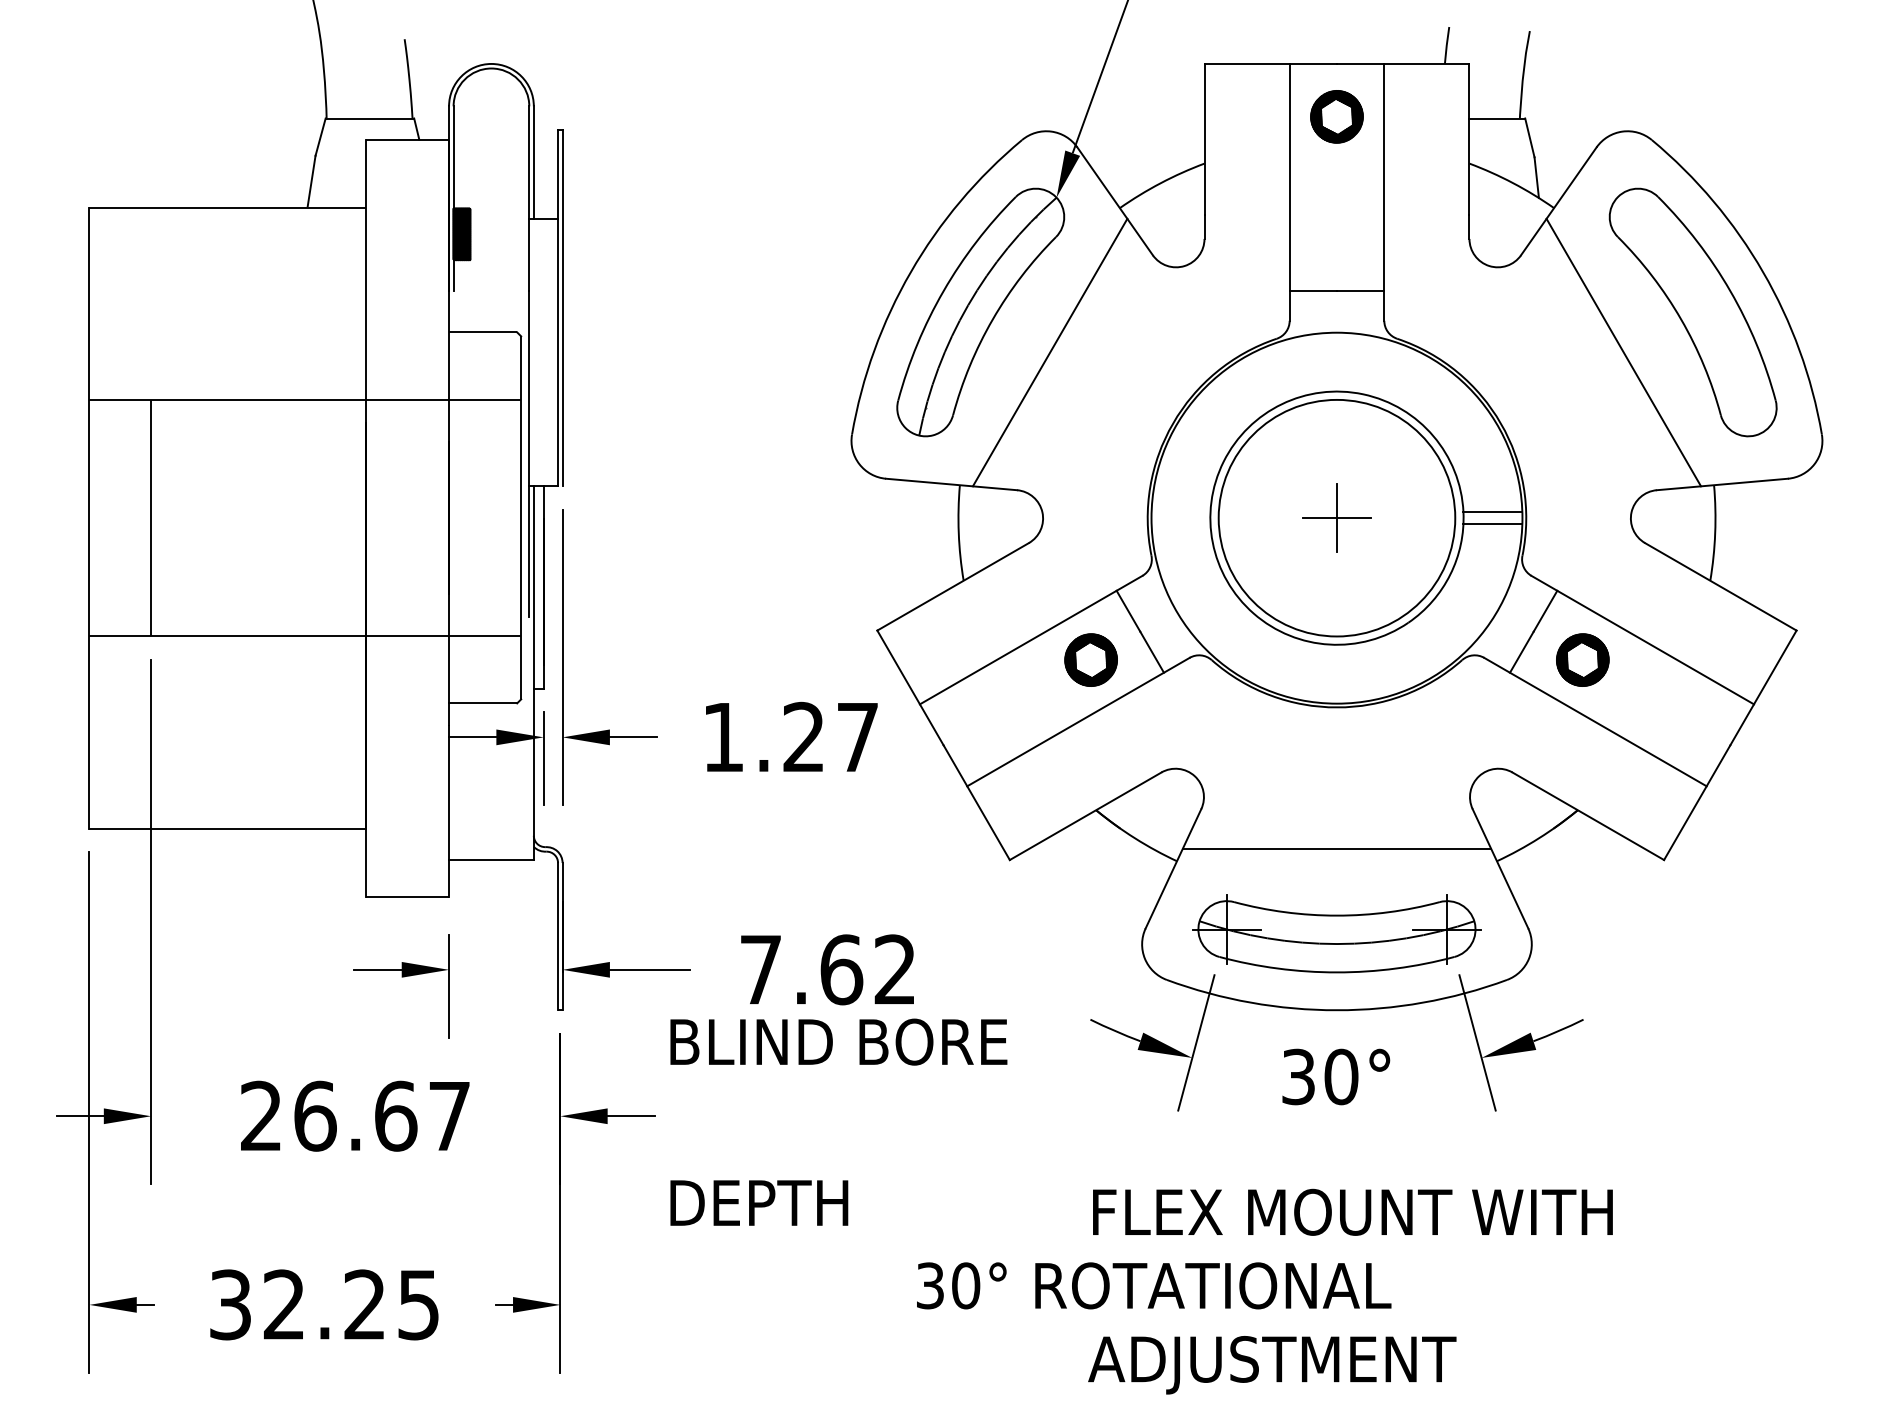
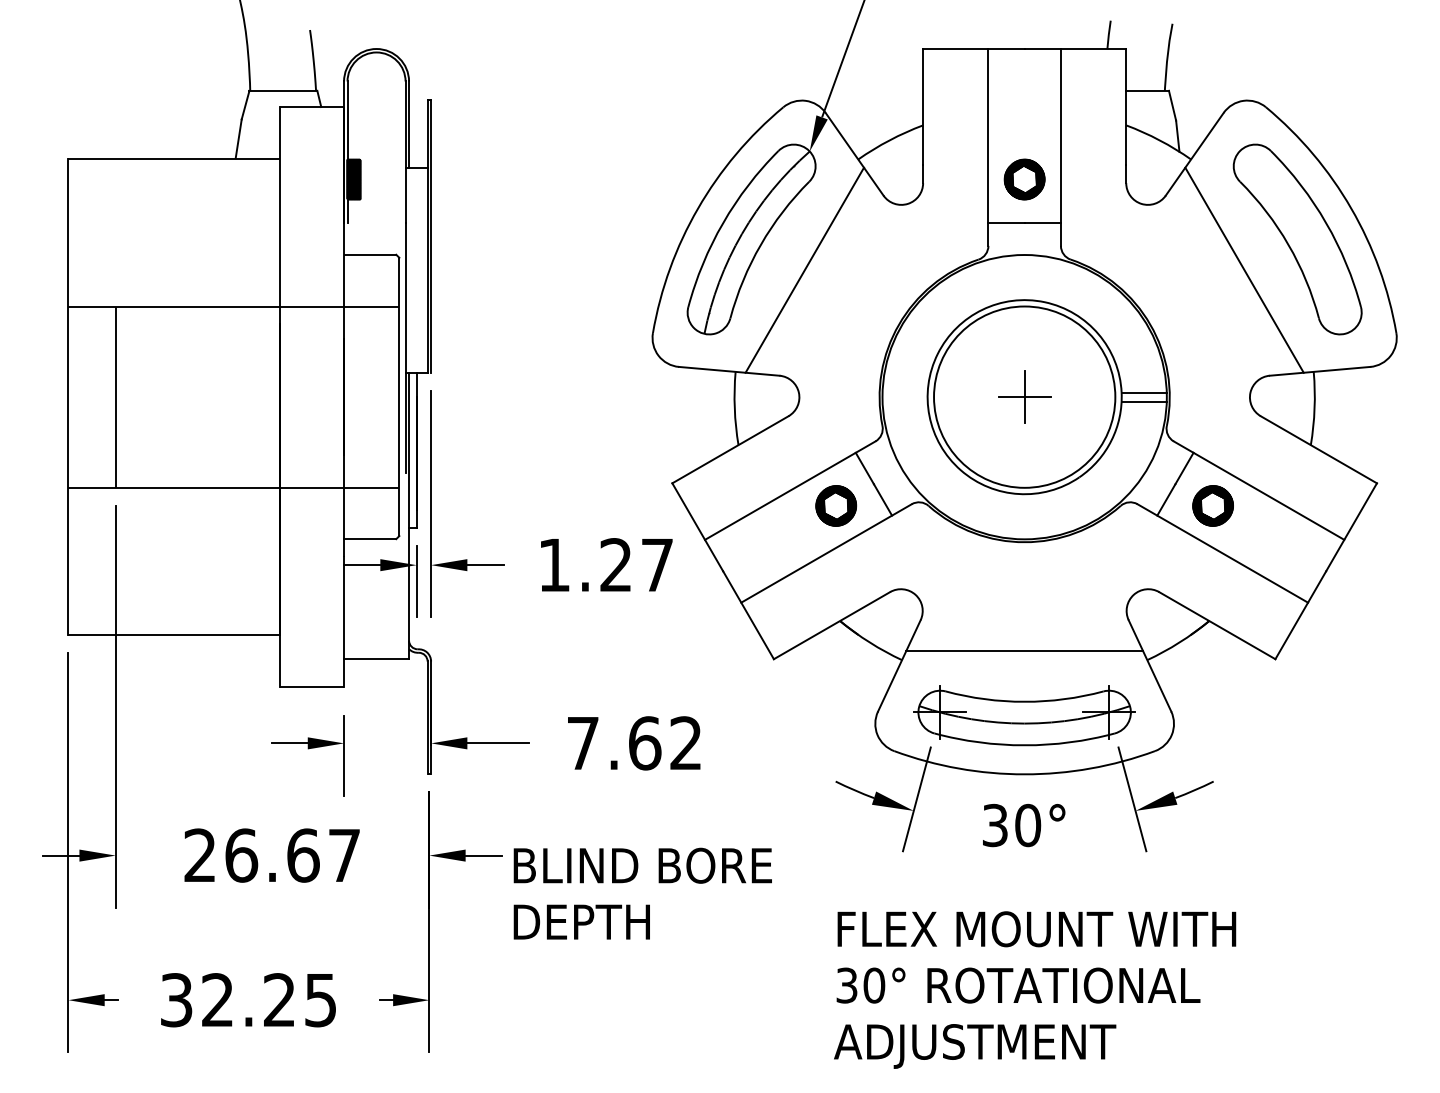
part: (1336, 116) -> (1024, 179), moved
text: (838, 1041) -> (642, 865), moved
text: (1154, 1285) -> (1018, 985), moved

